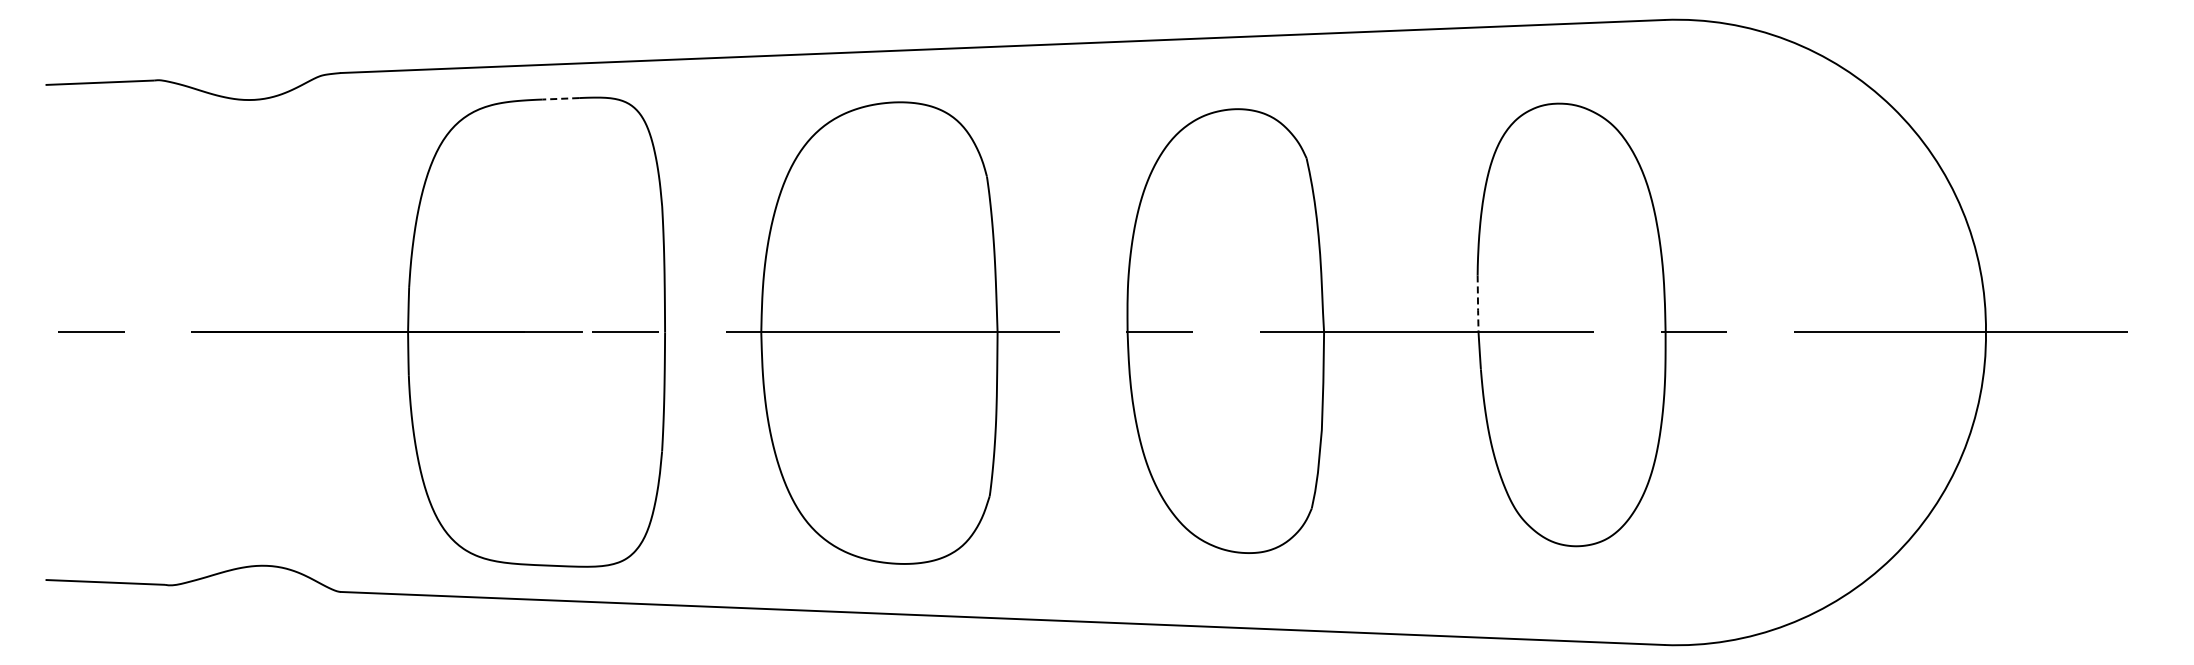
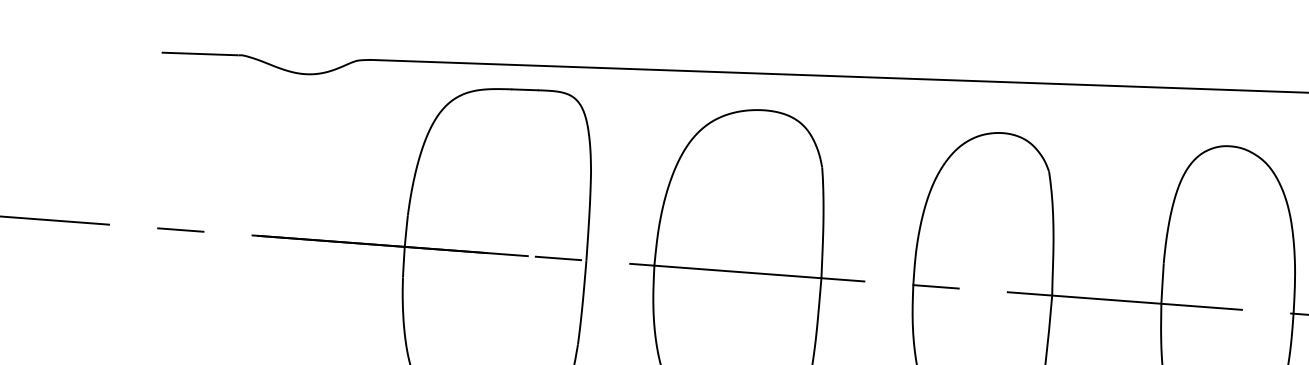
line: (560, 98) -> (524, 89), dashed -> solid
line: (1478, 305) -> (1162, 284), dashed -> solid

